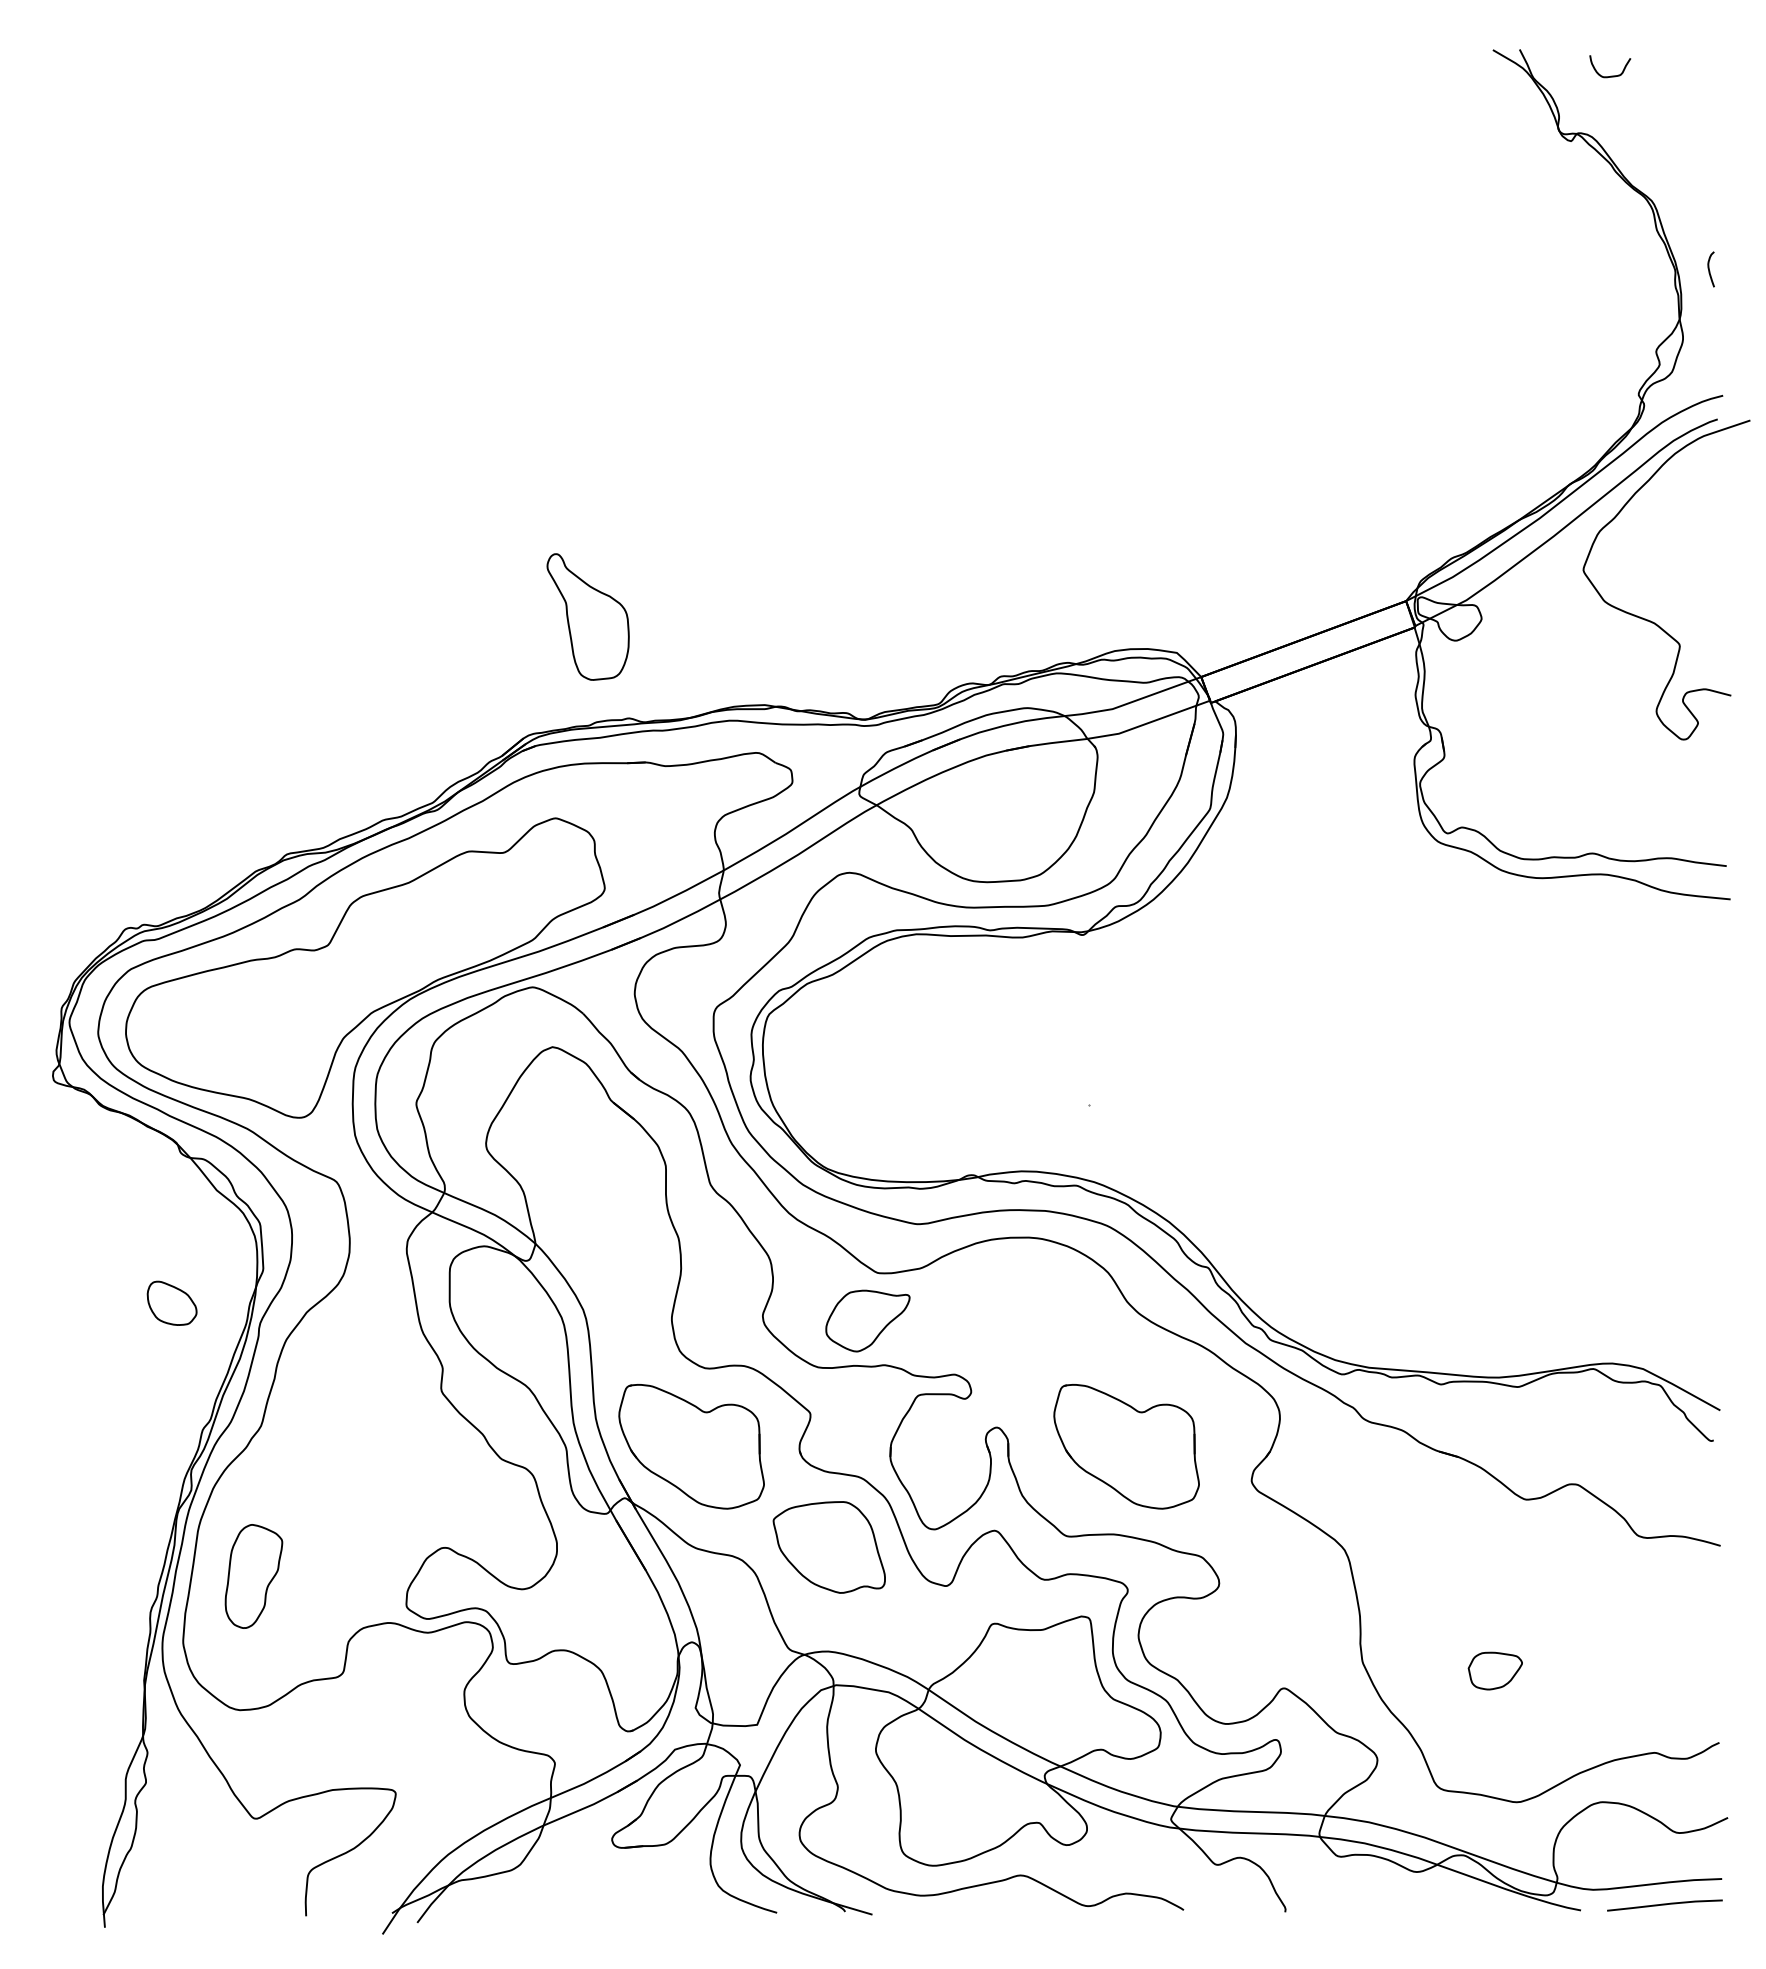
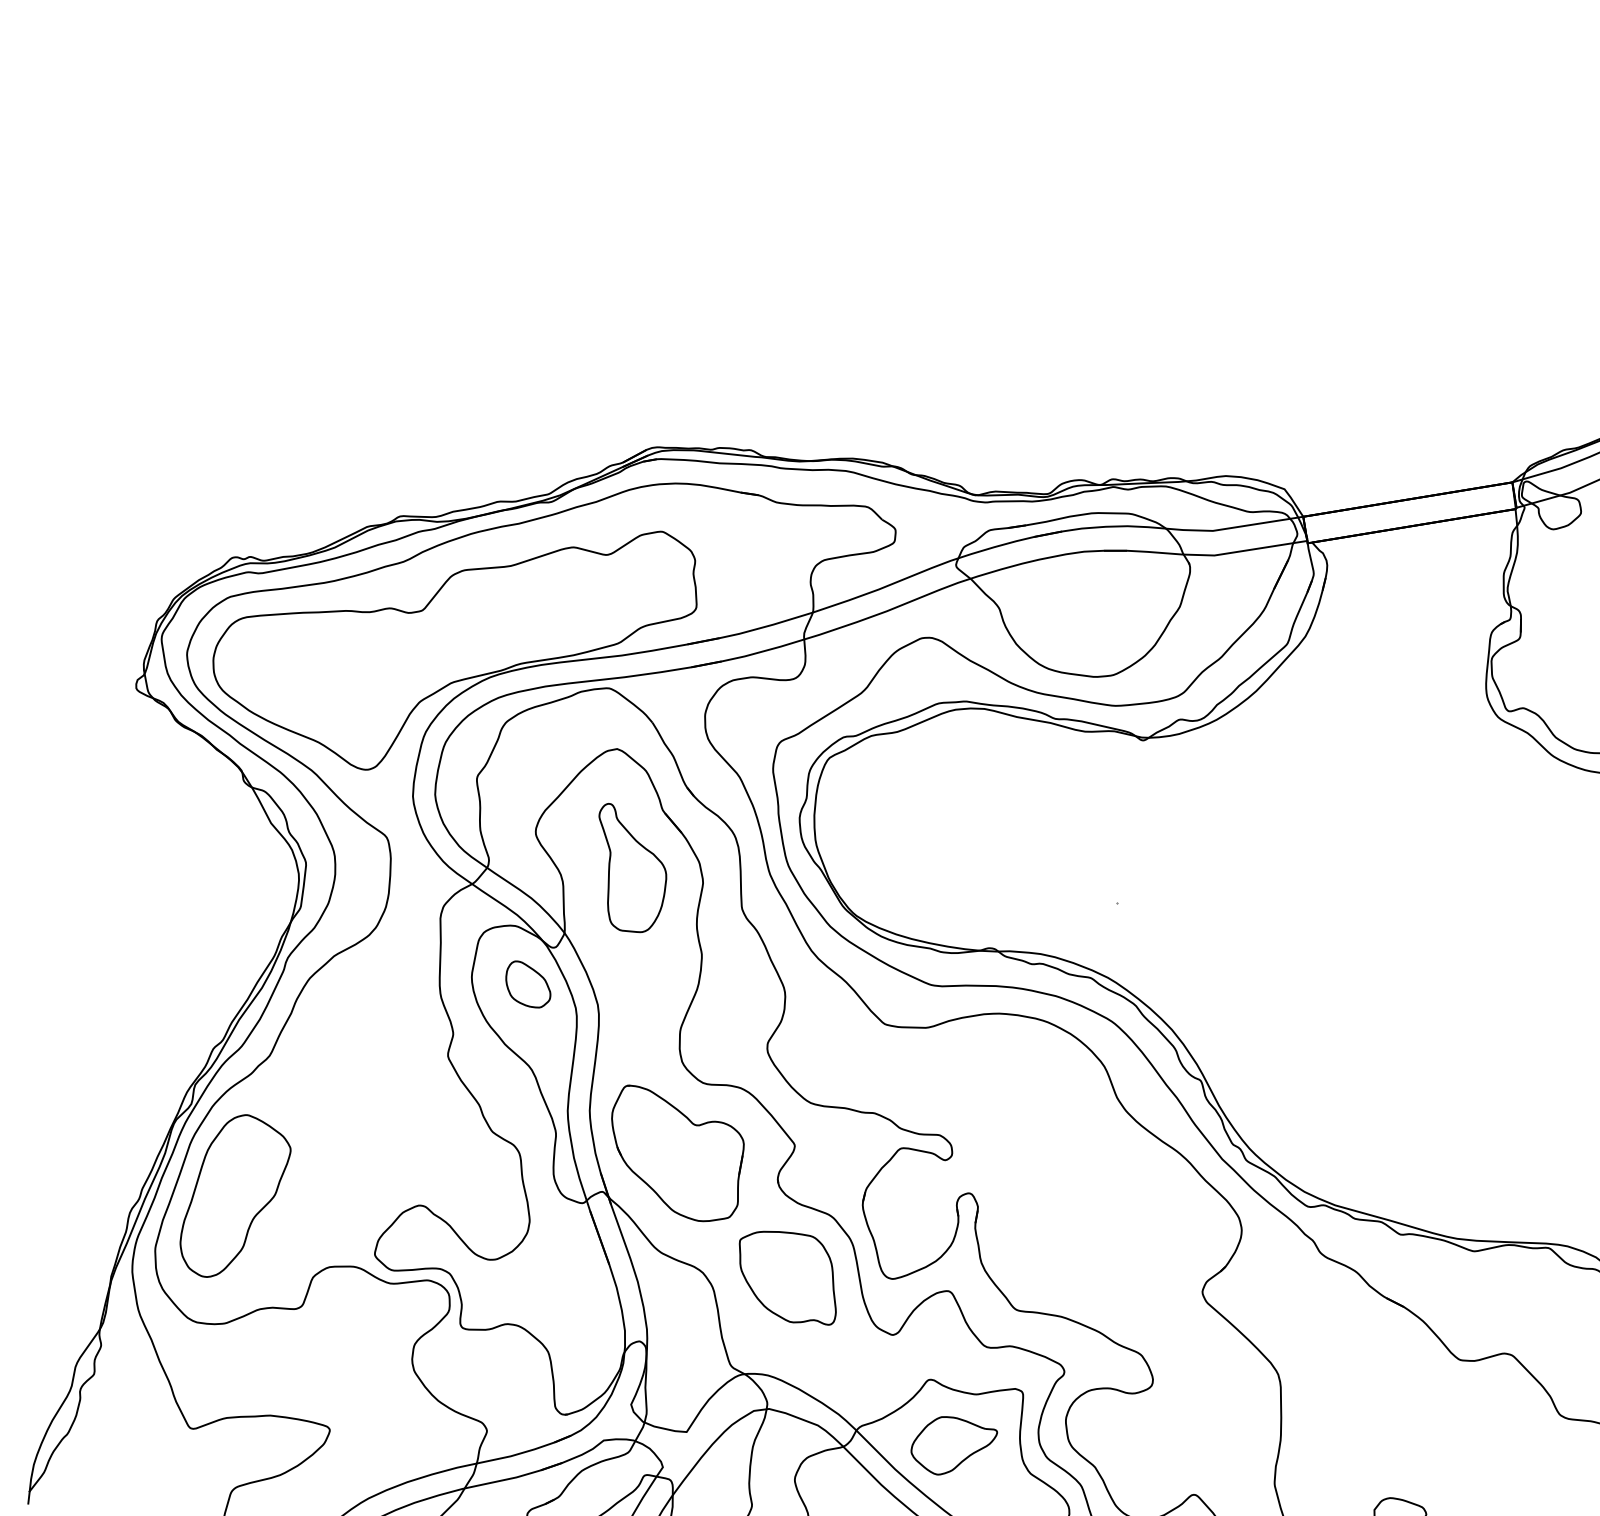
part: (587, 616) -> (628, 869), moved
part: (171, 1302) -> (528, 984), moved
part: (867, 1320) -> (952, 1446), moved
part: (1126, 1446) -> (1089, 1235), removed
part: (253, 1576) -> (234, 1197), size x1.67

